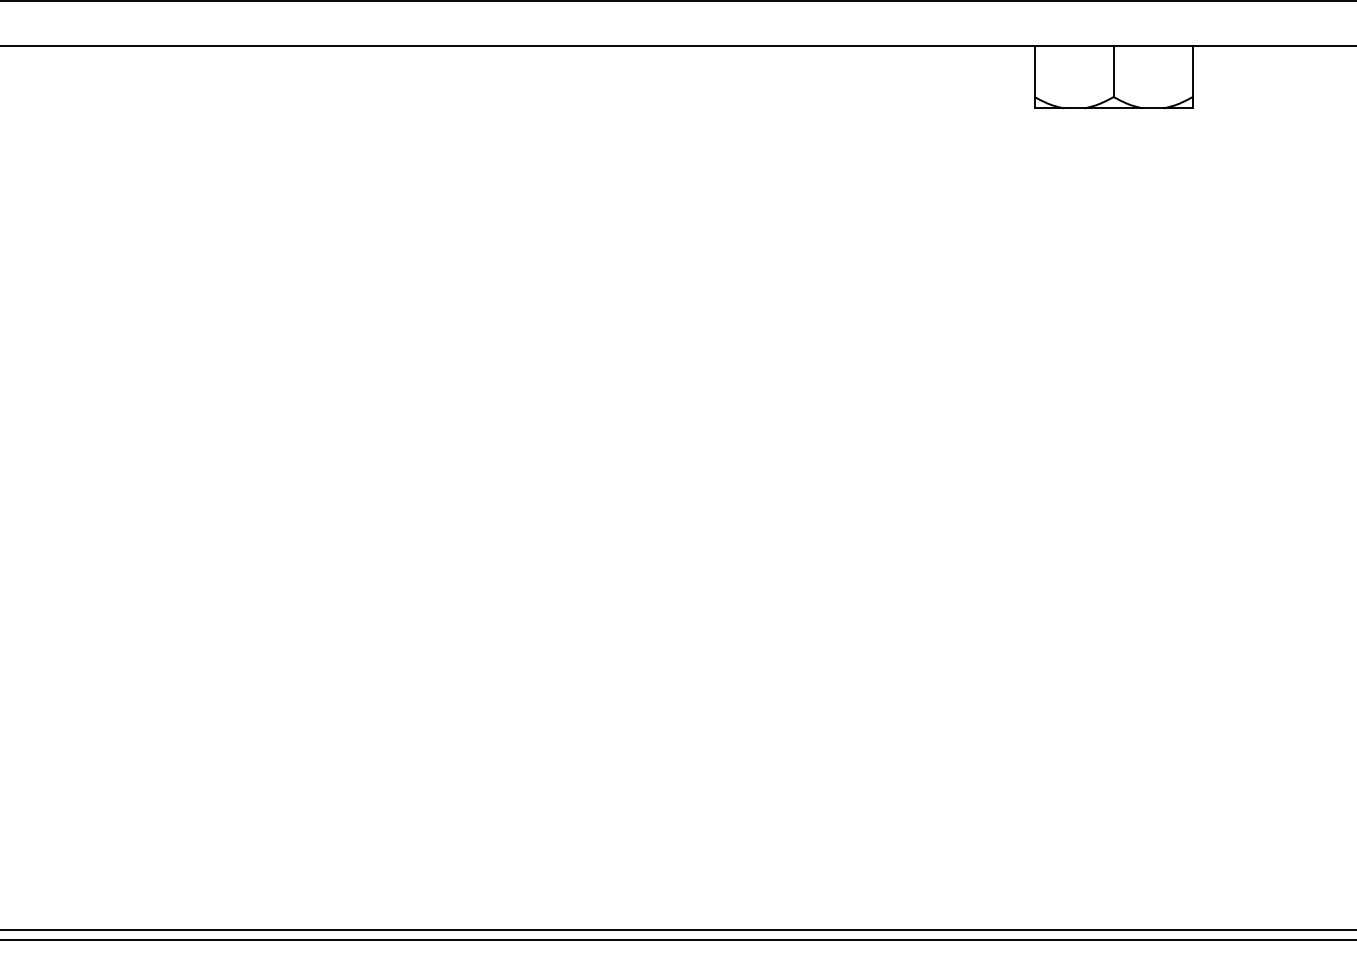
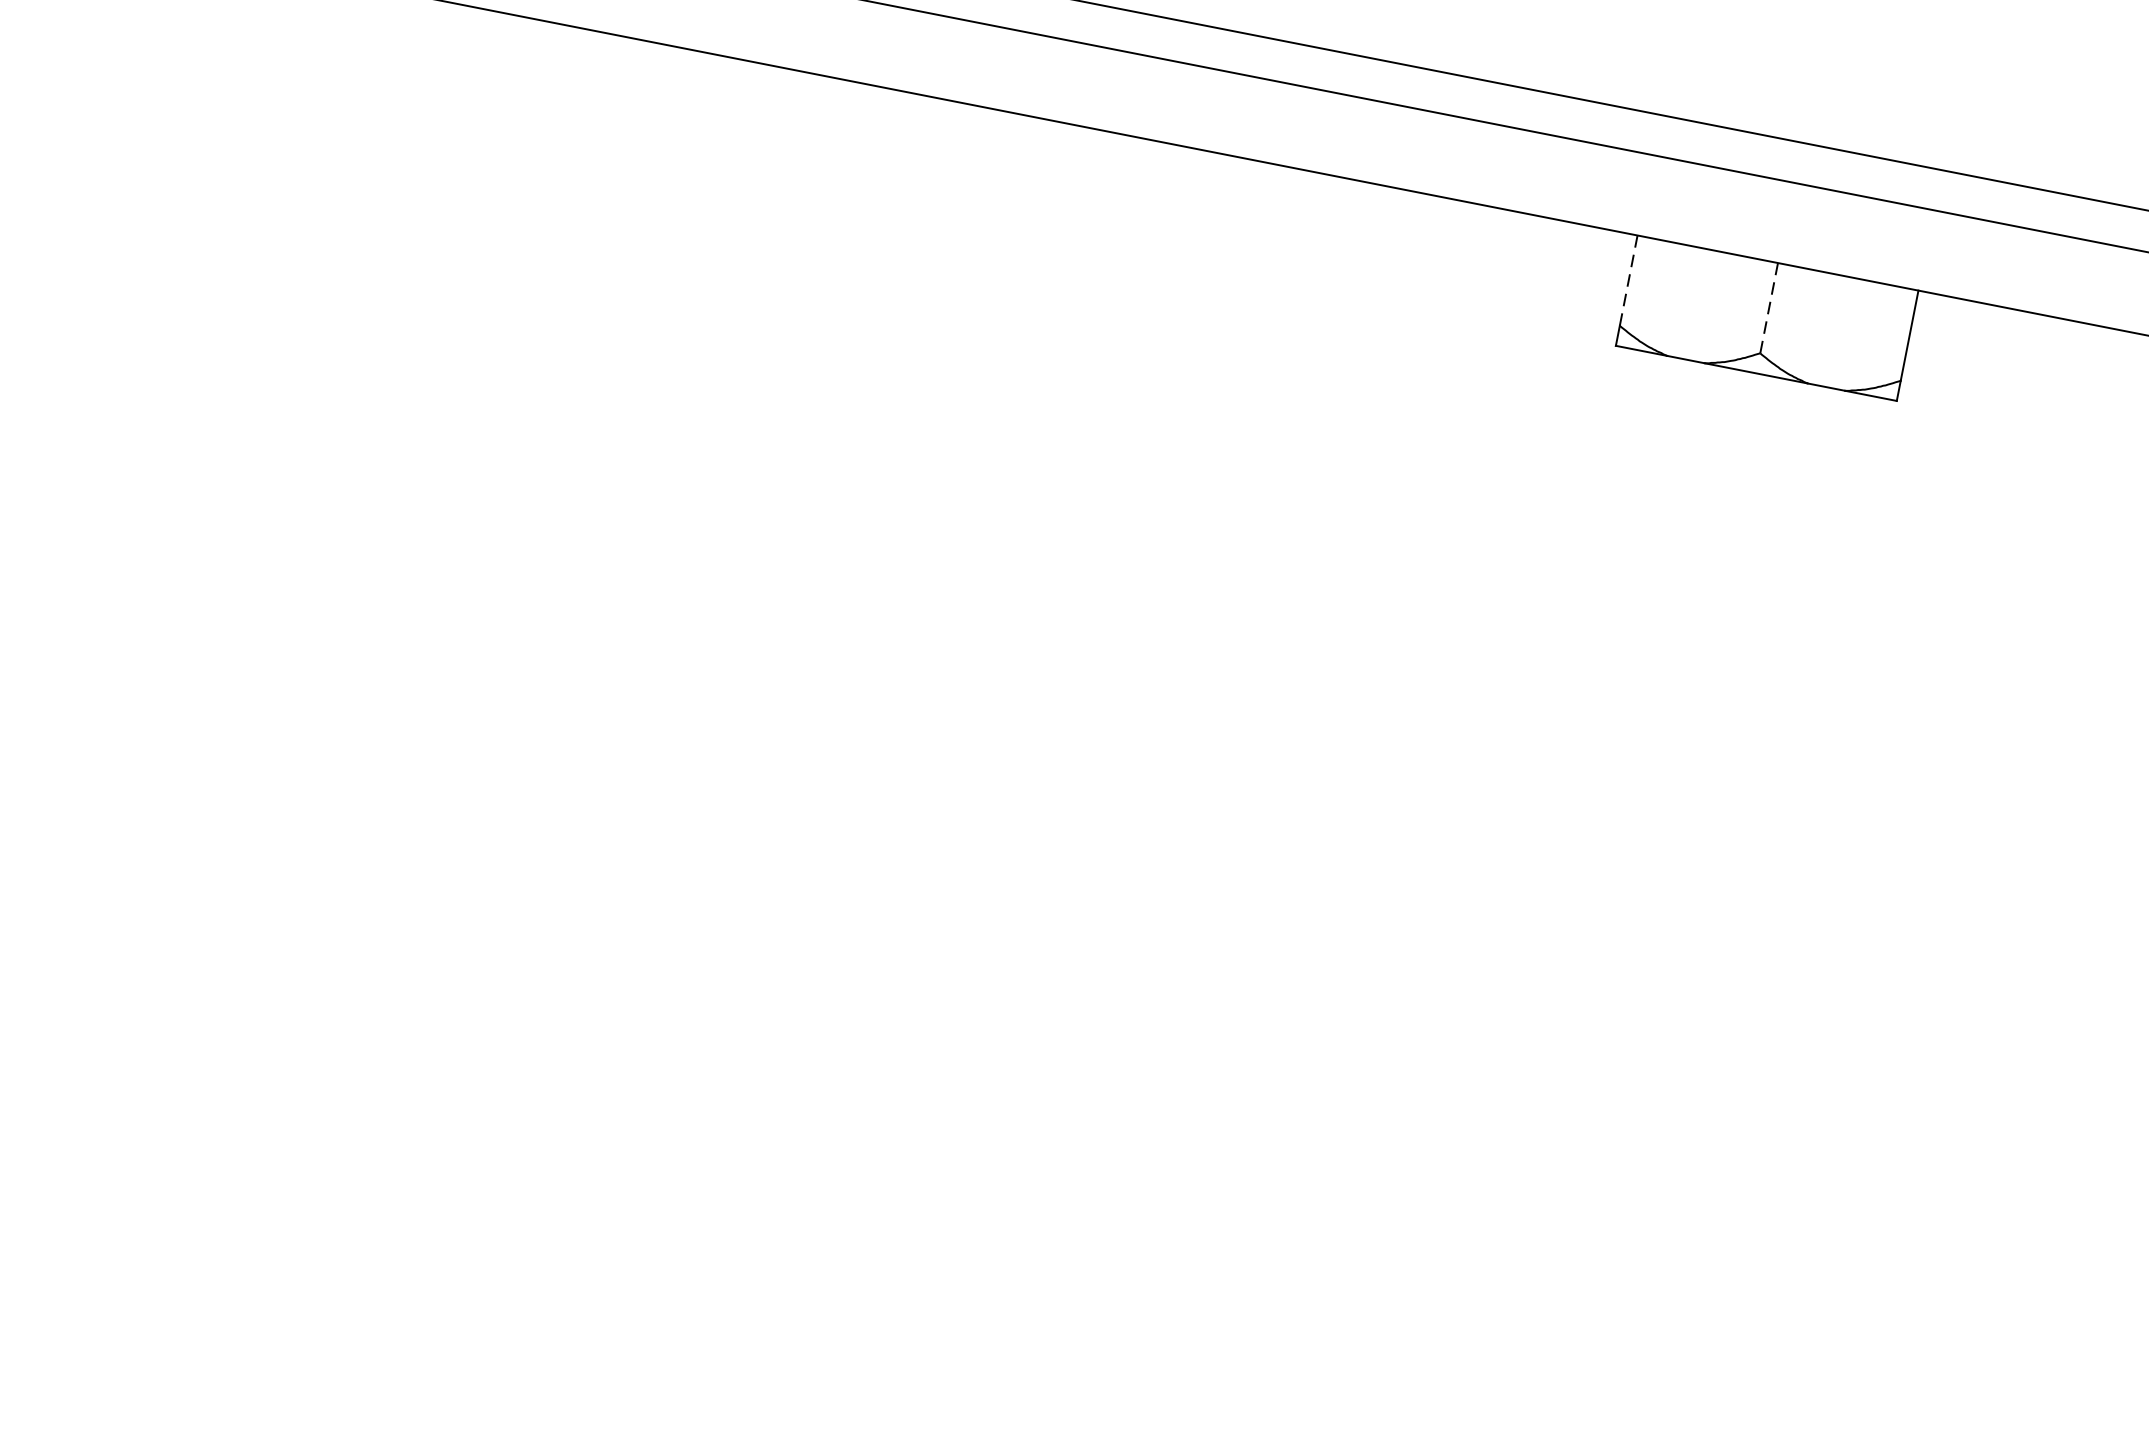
line: (1034, 71) -> (1628, 280), solid -> dashed
line: (1113, 71) -> (1768, 307), solid -> dashed

